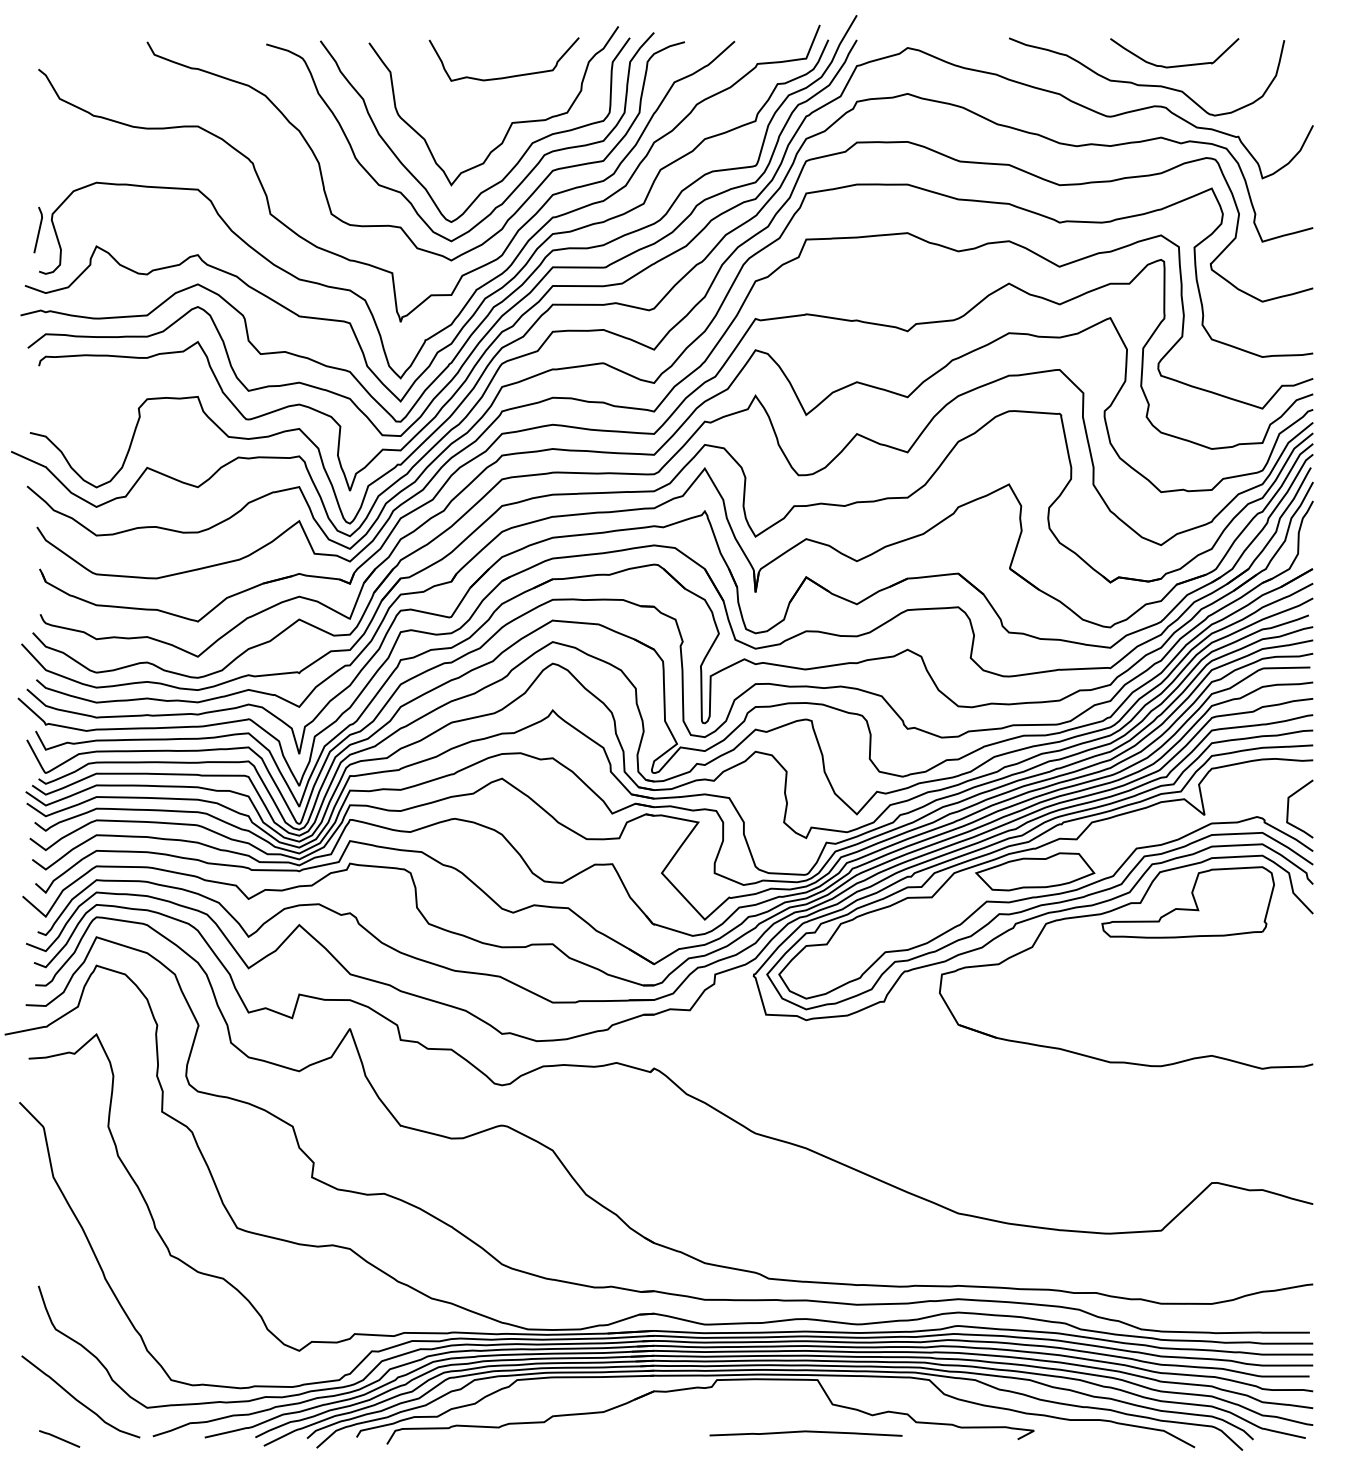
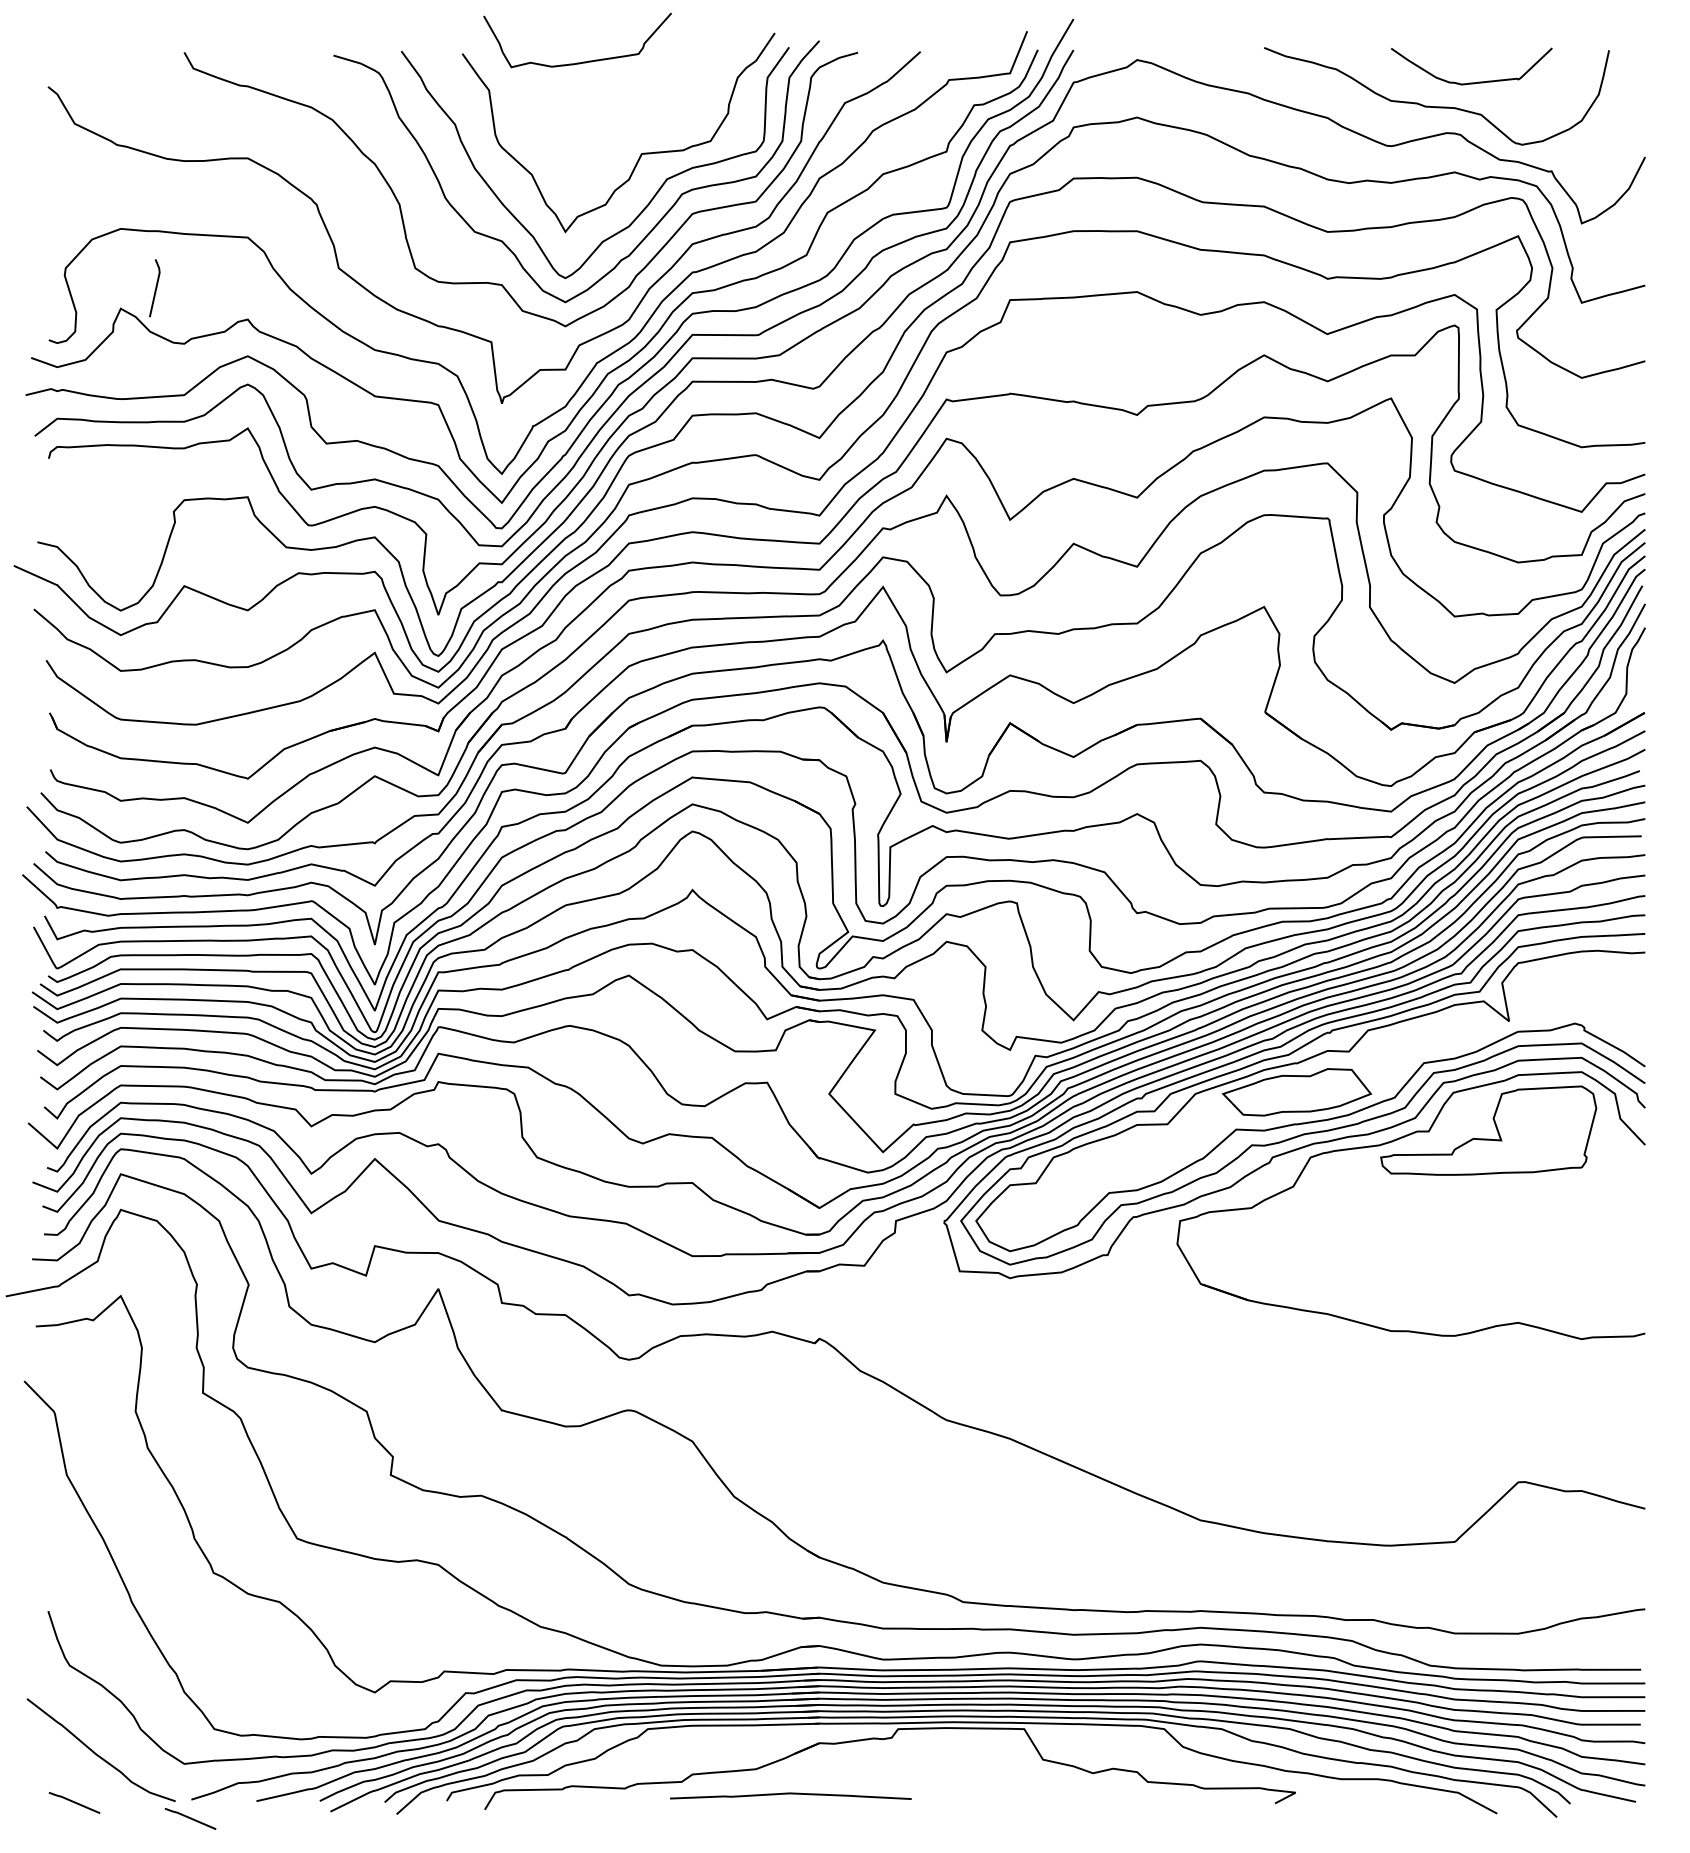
curve: (508, 76) -> (582, 61), moved
line: (38, 230) -> (155, 288), moved
line: (1288, 808) -> (1614, 1013), removed
curve: (805, 1432) -> (790, 1794), moved
line: (152, 1451) -> (190, 1818), added

